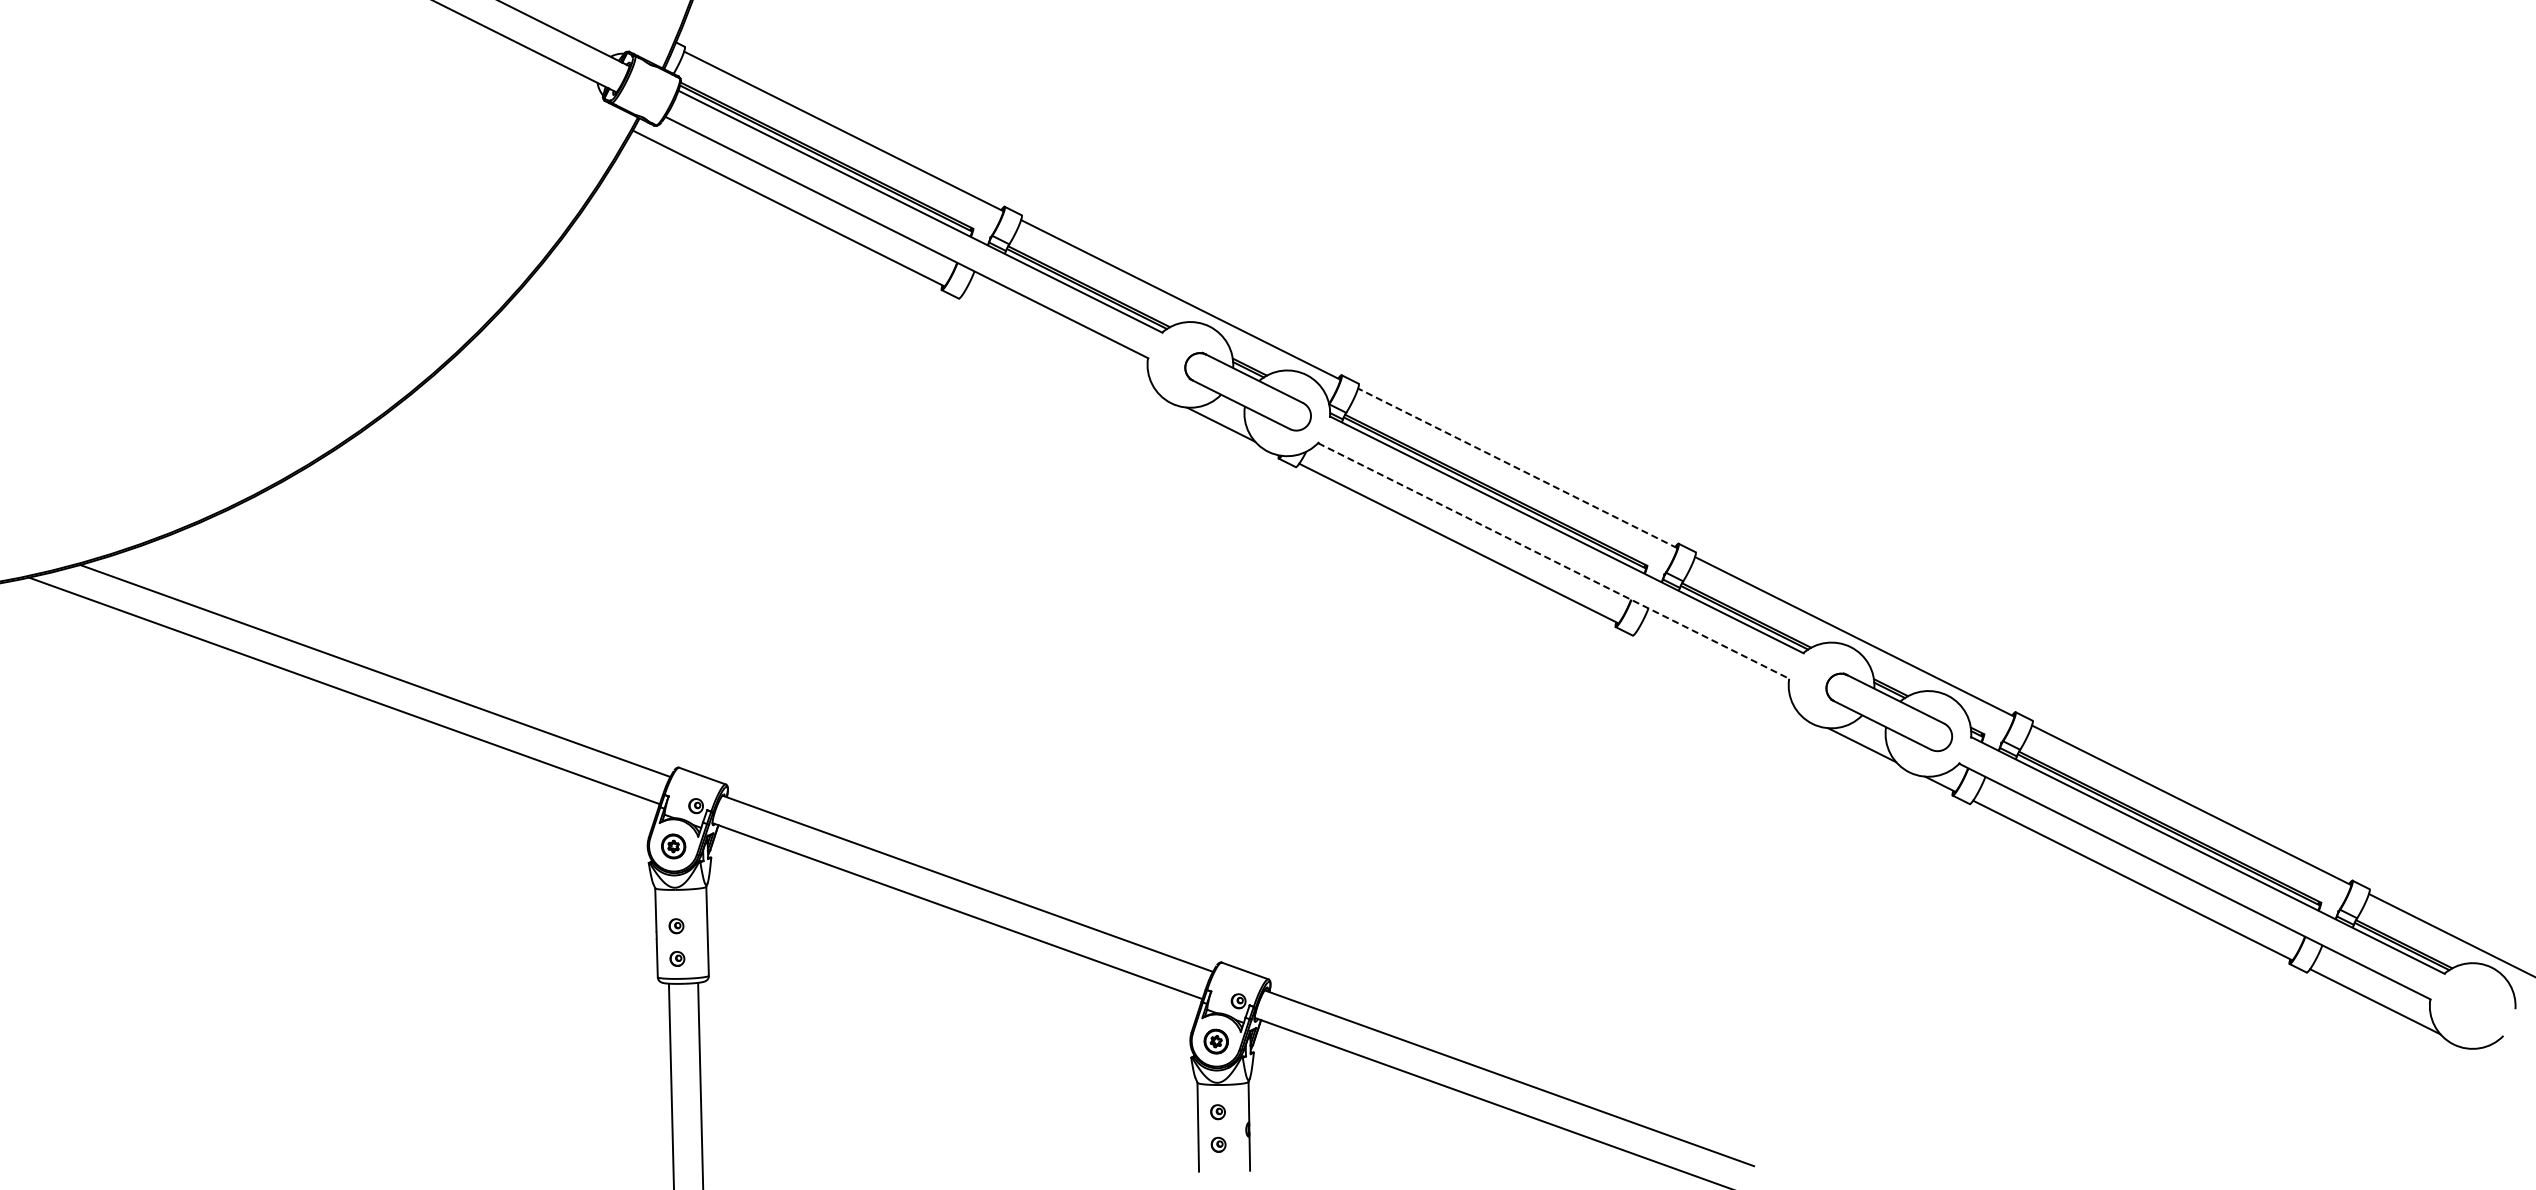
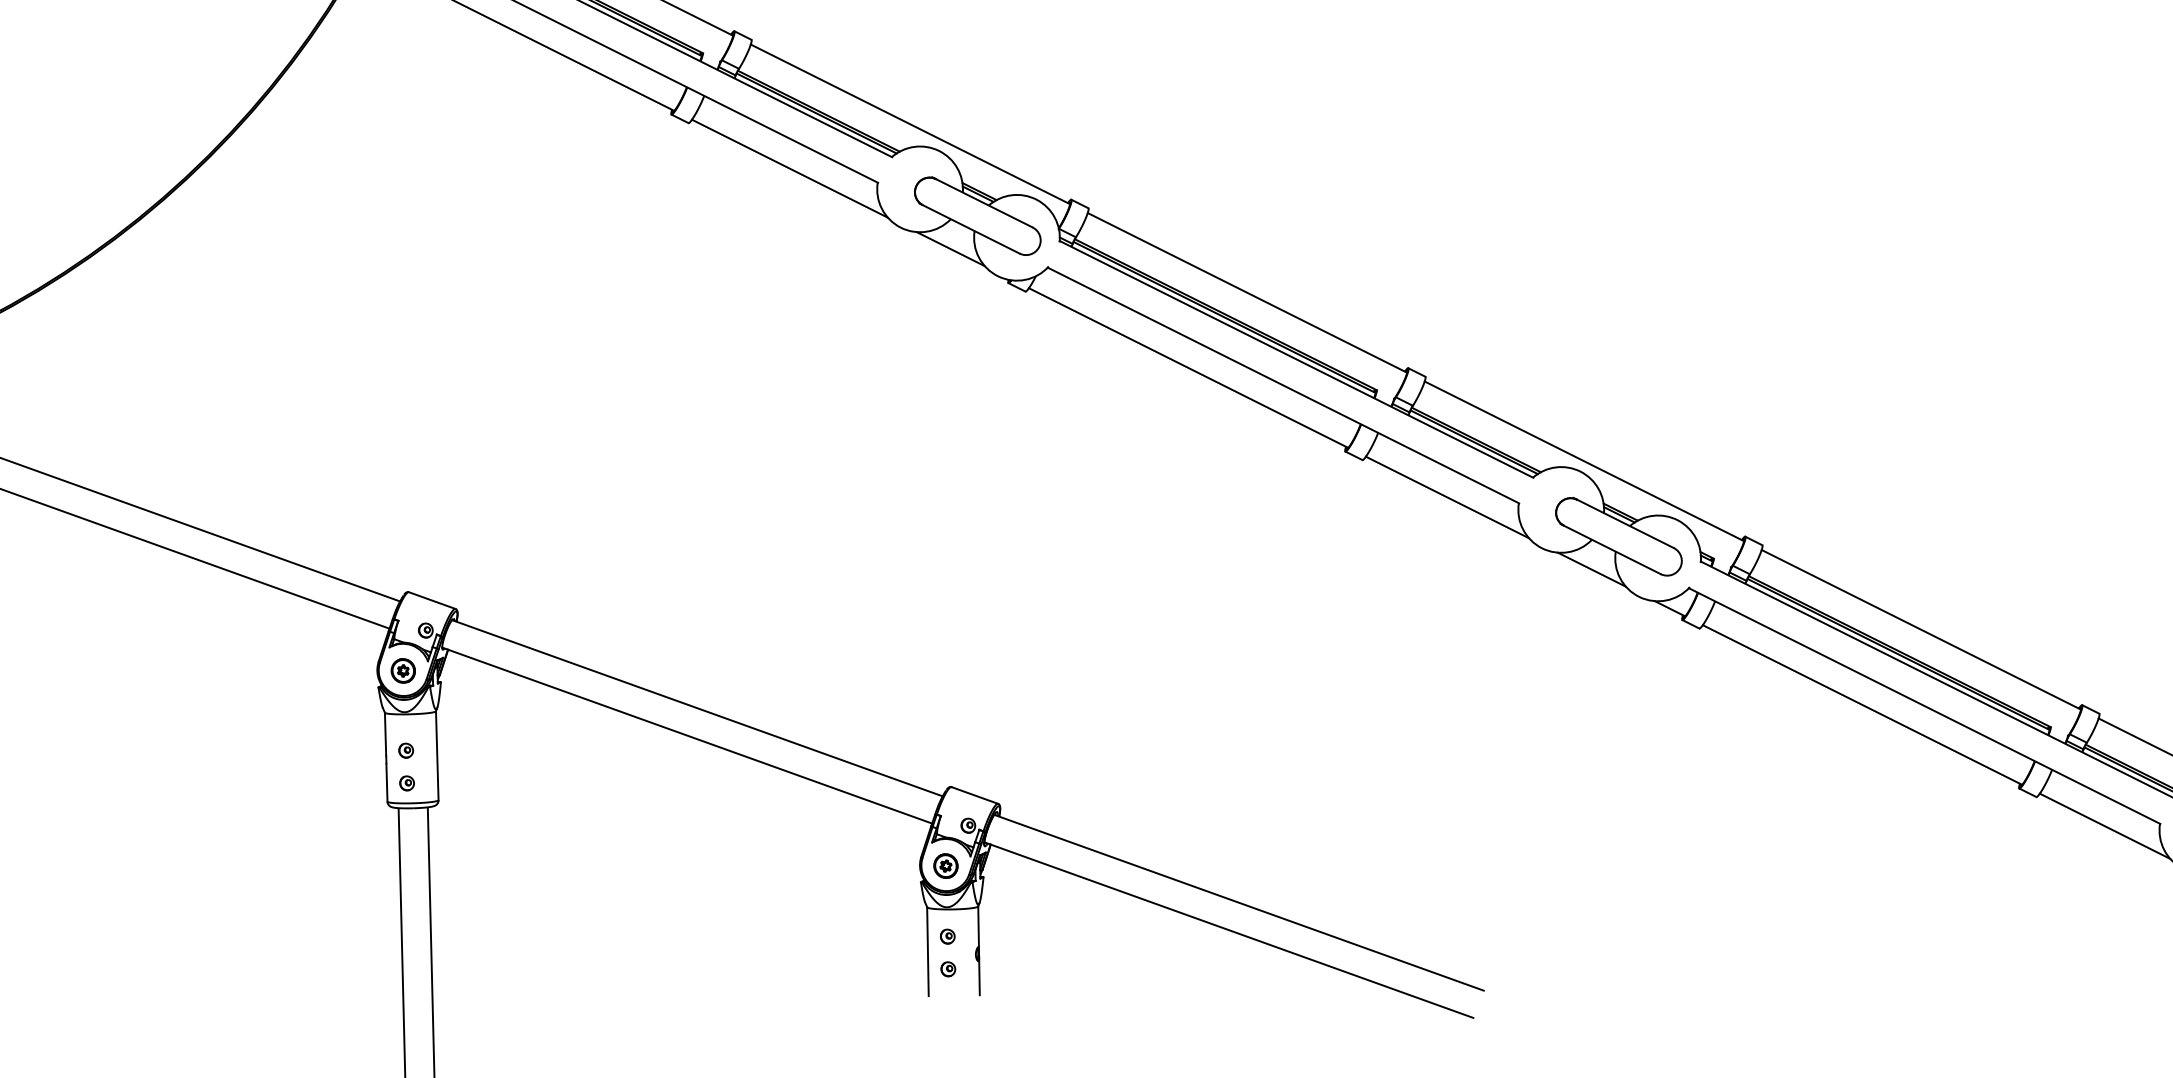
line: (1060, 344) -> (790, 168), added
line: (1517, 468) -> (1247, 292), dashed -> solid
line: (1553, 561) -> (1283, 385), dashed -> solid
line: (1717, 672) -> (1447, 496), added

